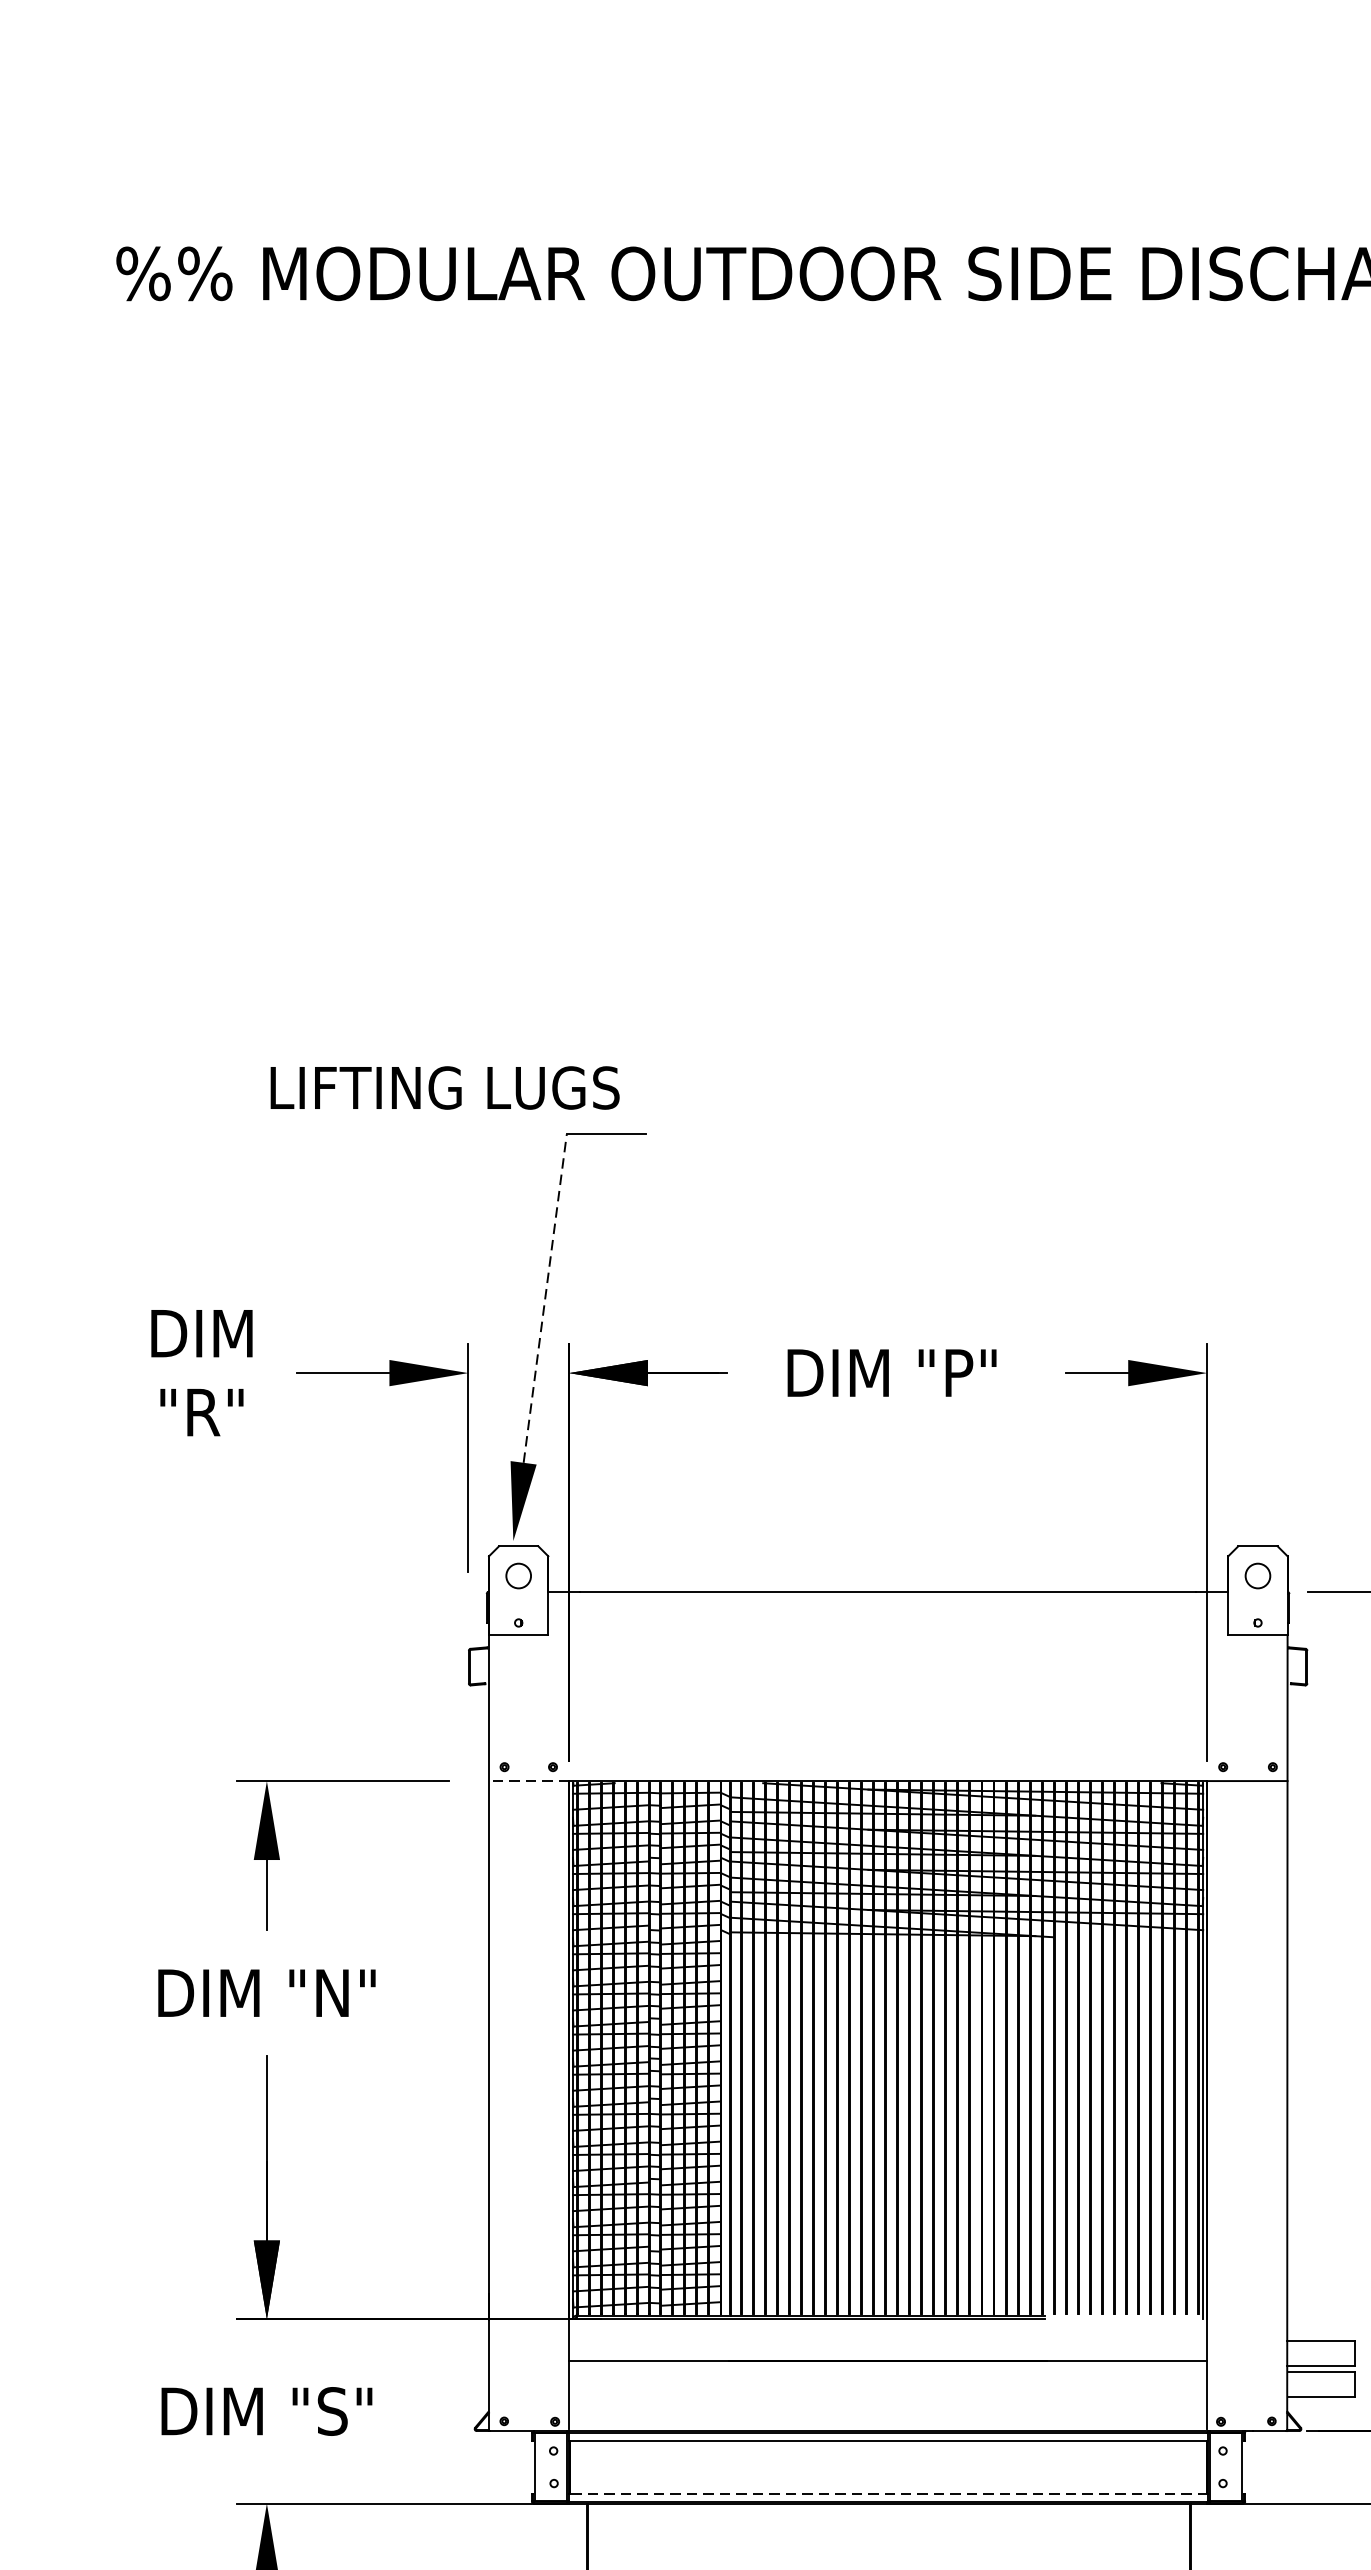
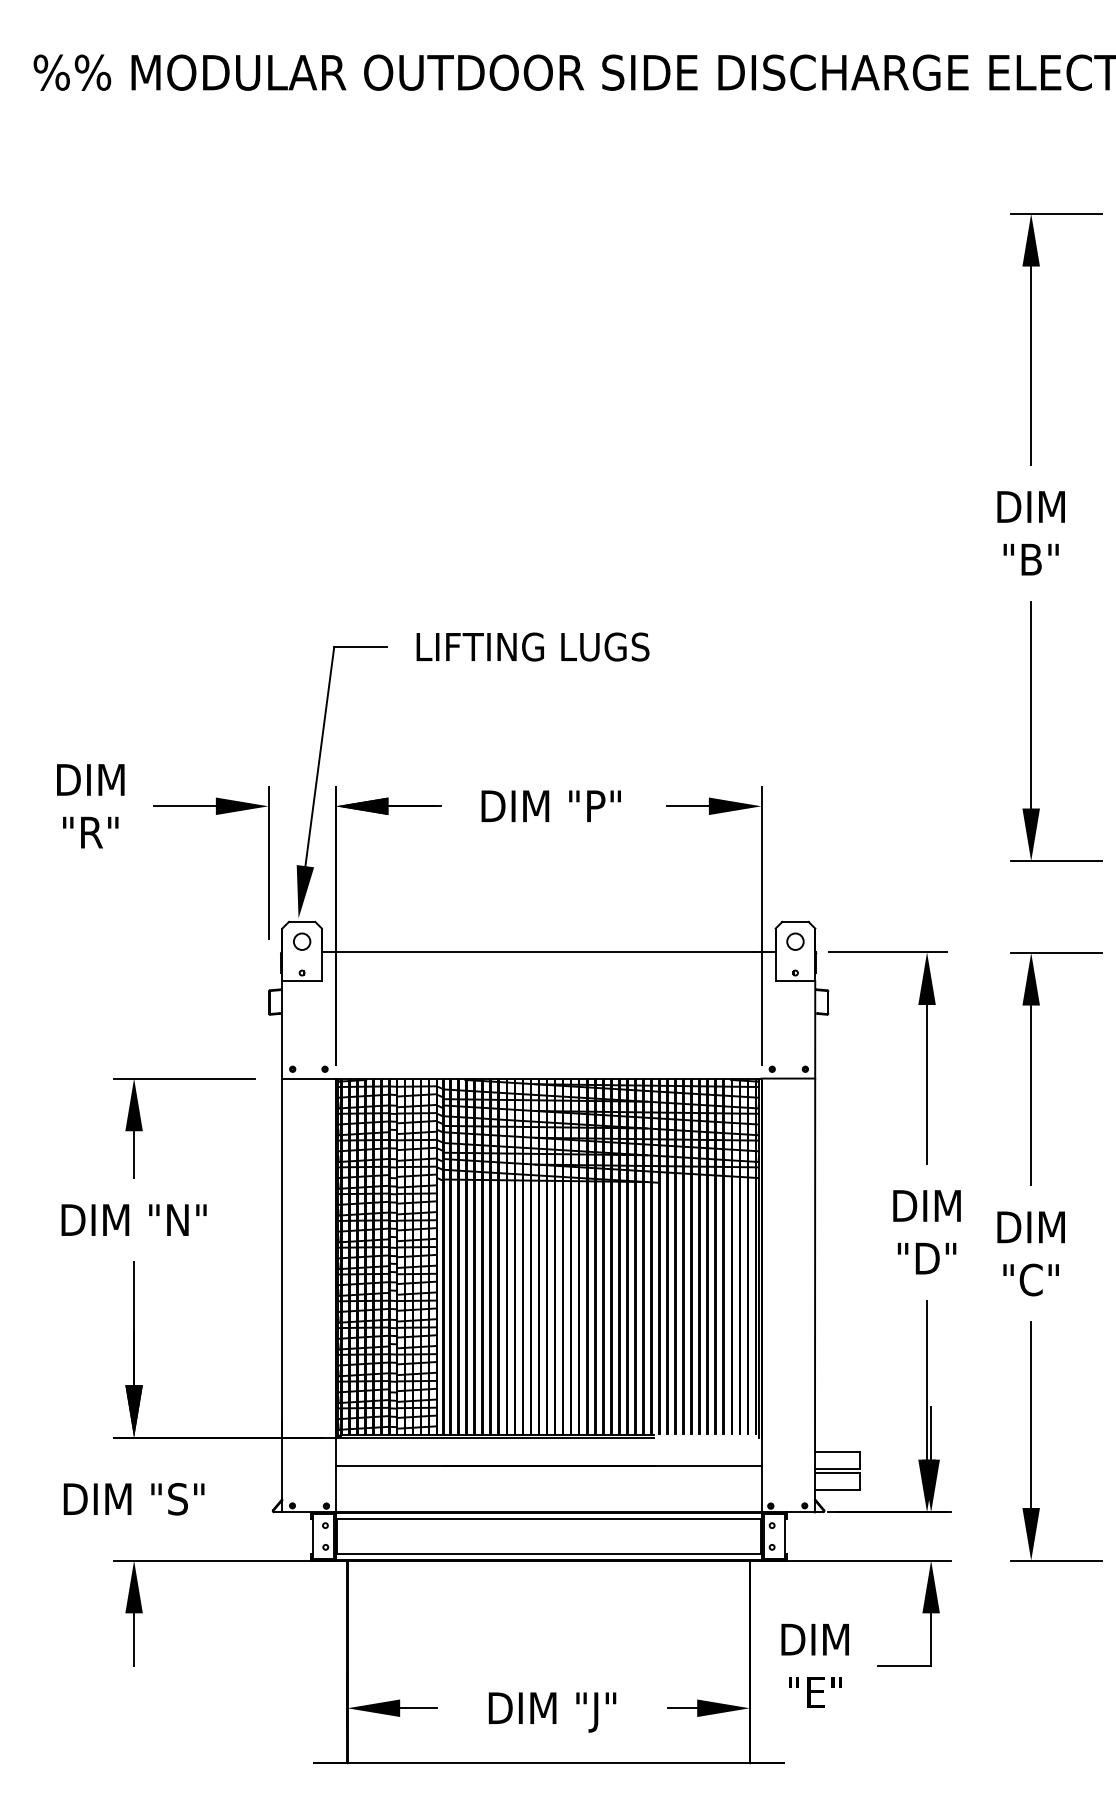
text: (444, 1087) -> (532, 646), moved
line: (544, 1298) -> (319, 756), dashed -> solid
line: (529, 1780) -> (309, 1078), dashed -> solid
line: (887, 2494) -> (548, 1554), dashed -> solid

